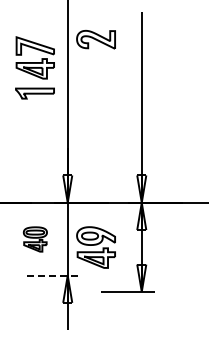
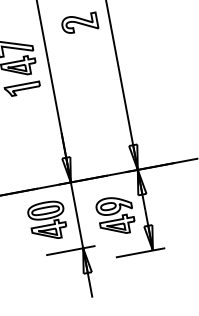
part: (95, 39) -> (79, 23), moved
part: (35, 239) -> (47, 221), size x1.67
part: (95, 247) -> (115, 216), moved
line: (54, 275) -> (71, 250), dashed -> solid

